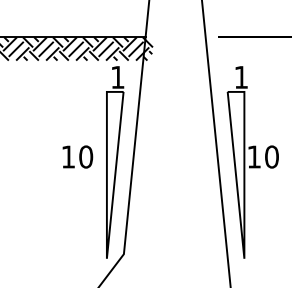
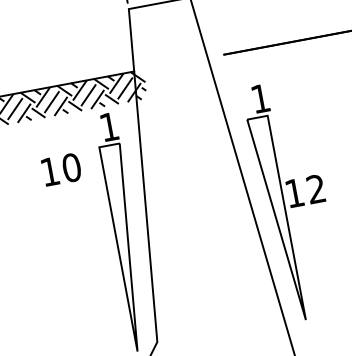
text: (77, 156) -> (61, 169), moved
text: (271, 156) -> (315, 188), 10 -> 12

